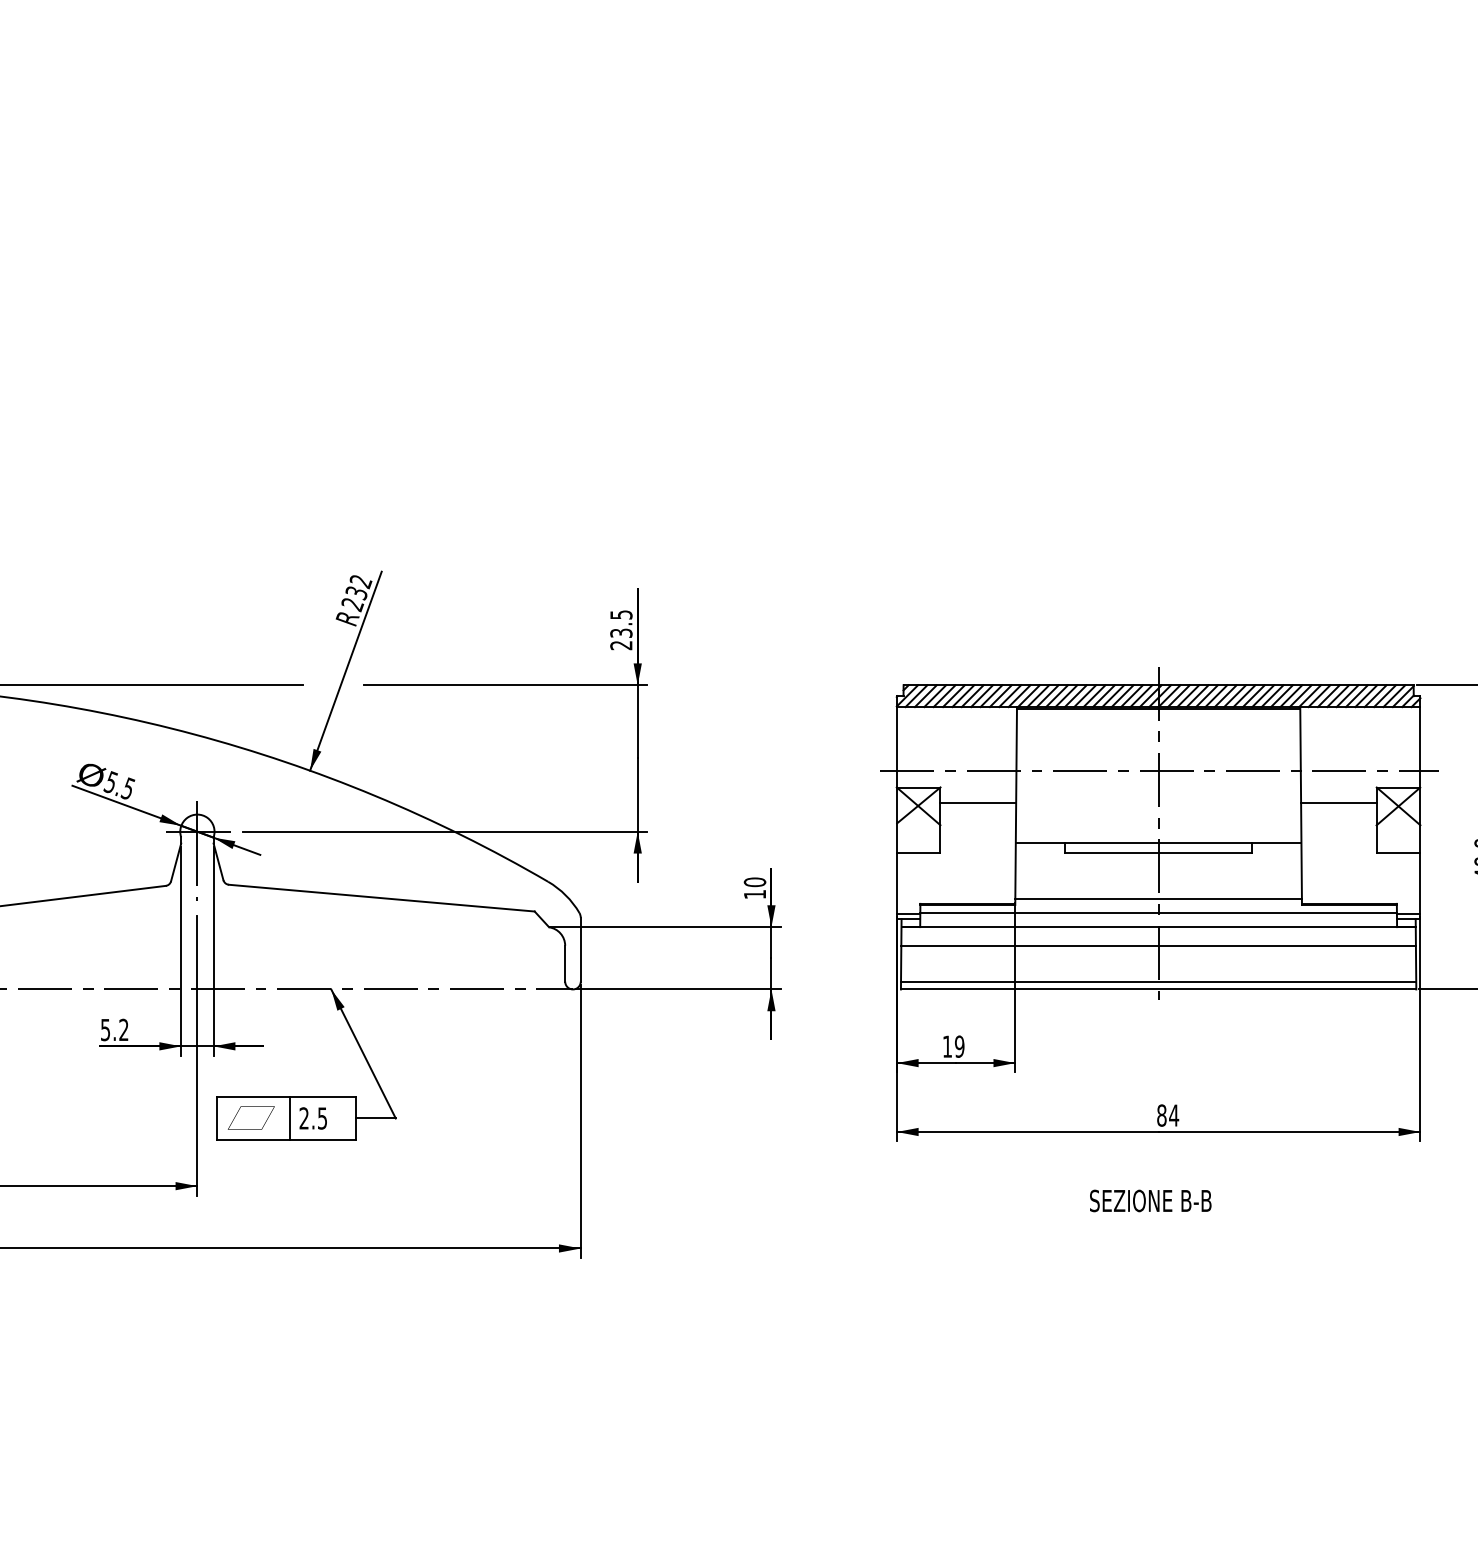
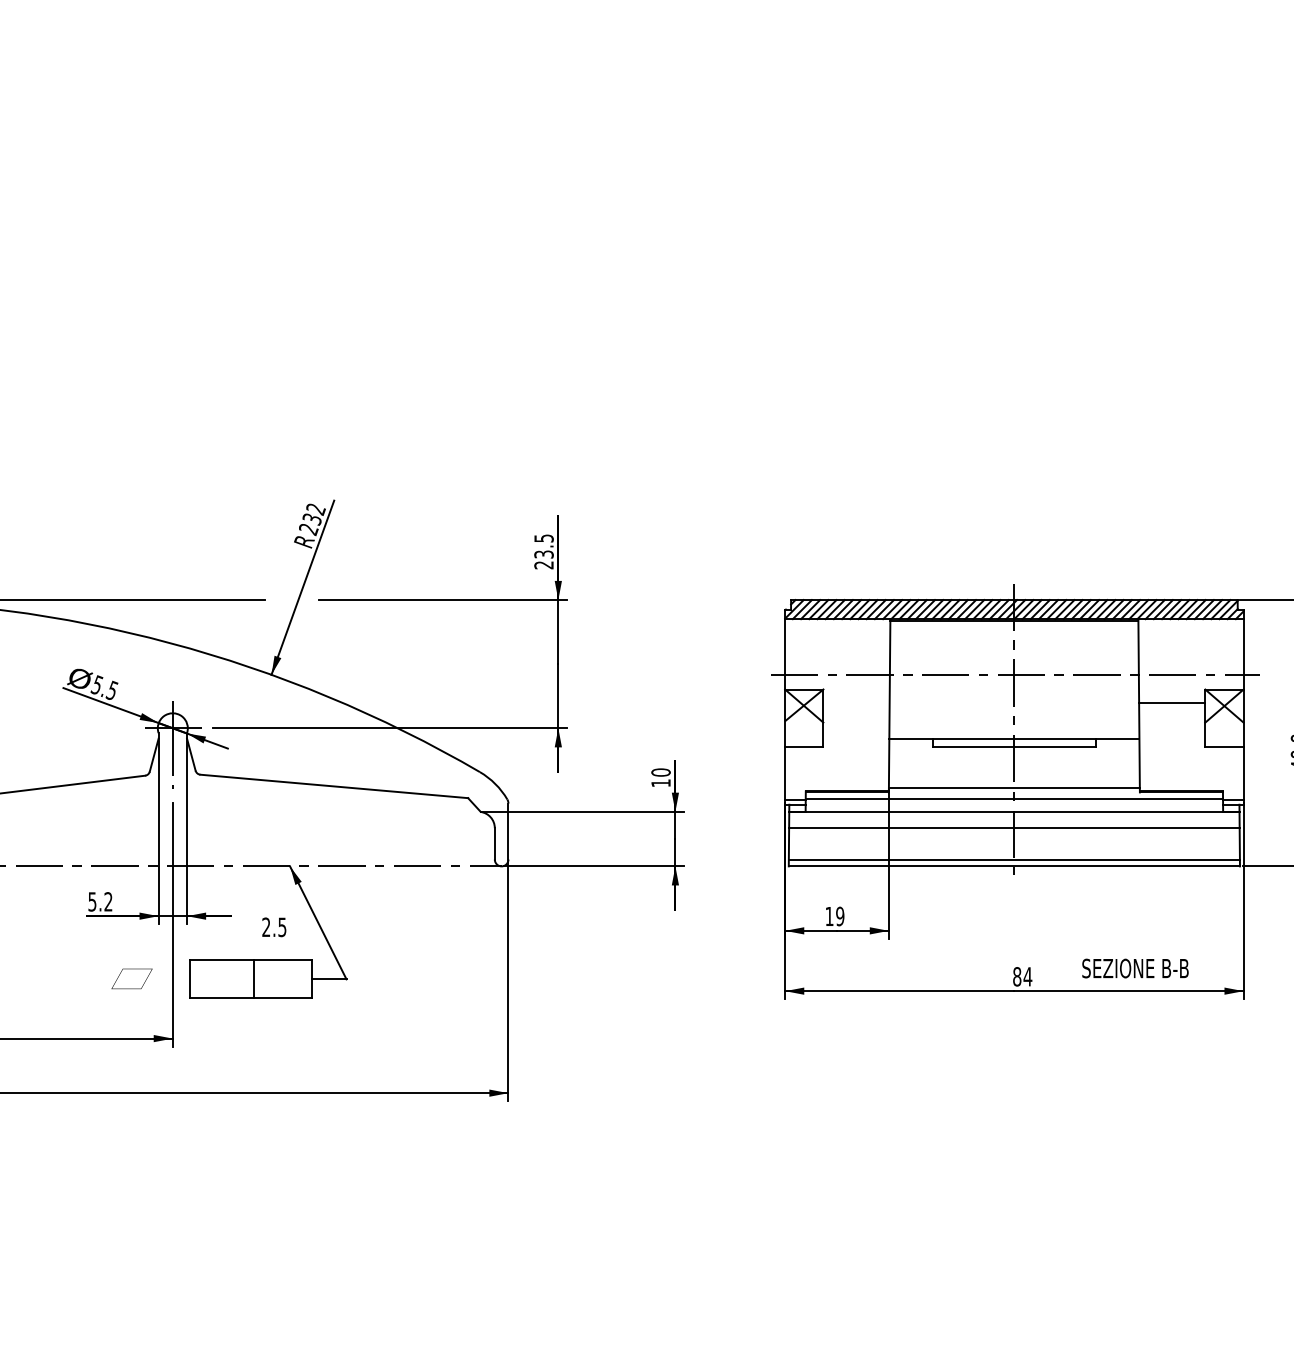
line: (978, 802) -> (856, 702), removed
part: (250, 1117) -> (131, 978), moved
text: (313, 1118) -> (274, 927), moved
text: (1150, 1200) -> (1135, 968), moved

